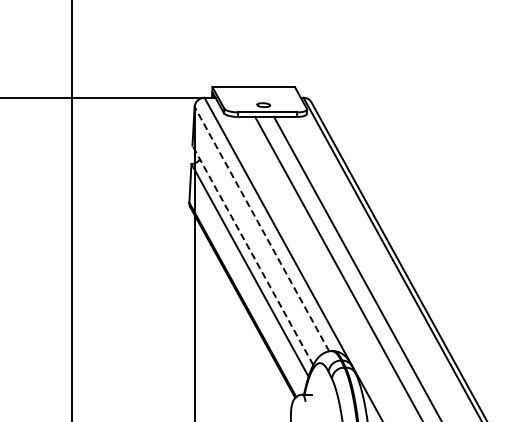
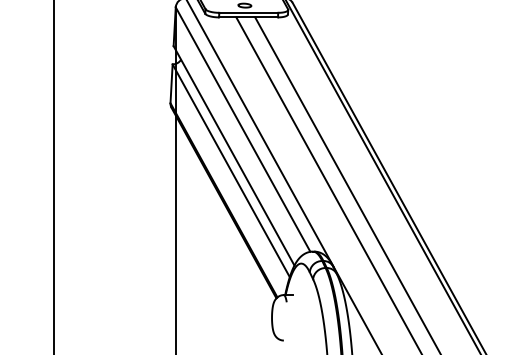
line: (261, 229) -> (242, 129), dashed -> solid
line: (252, 254) -> (233, 154), dashed -> solid

